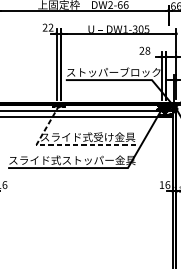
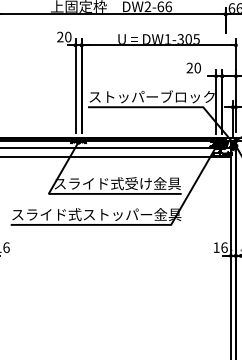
text: (51, 27) -> (68, 36), 22 -> 20
text: (147, 51) -> (197, 68), 28 -> 20
line: (63, 144) -> (84, 193), dashed -> solid

